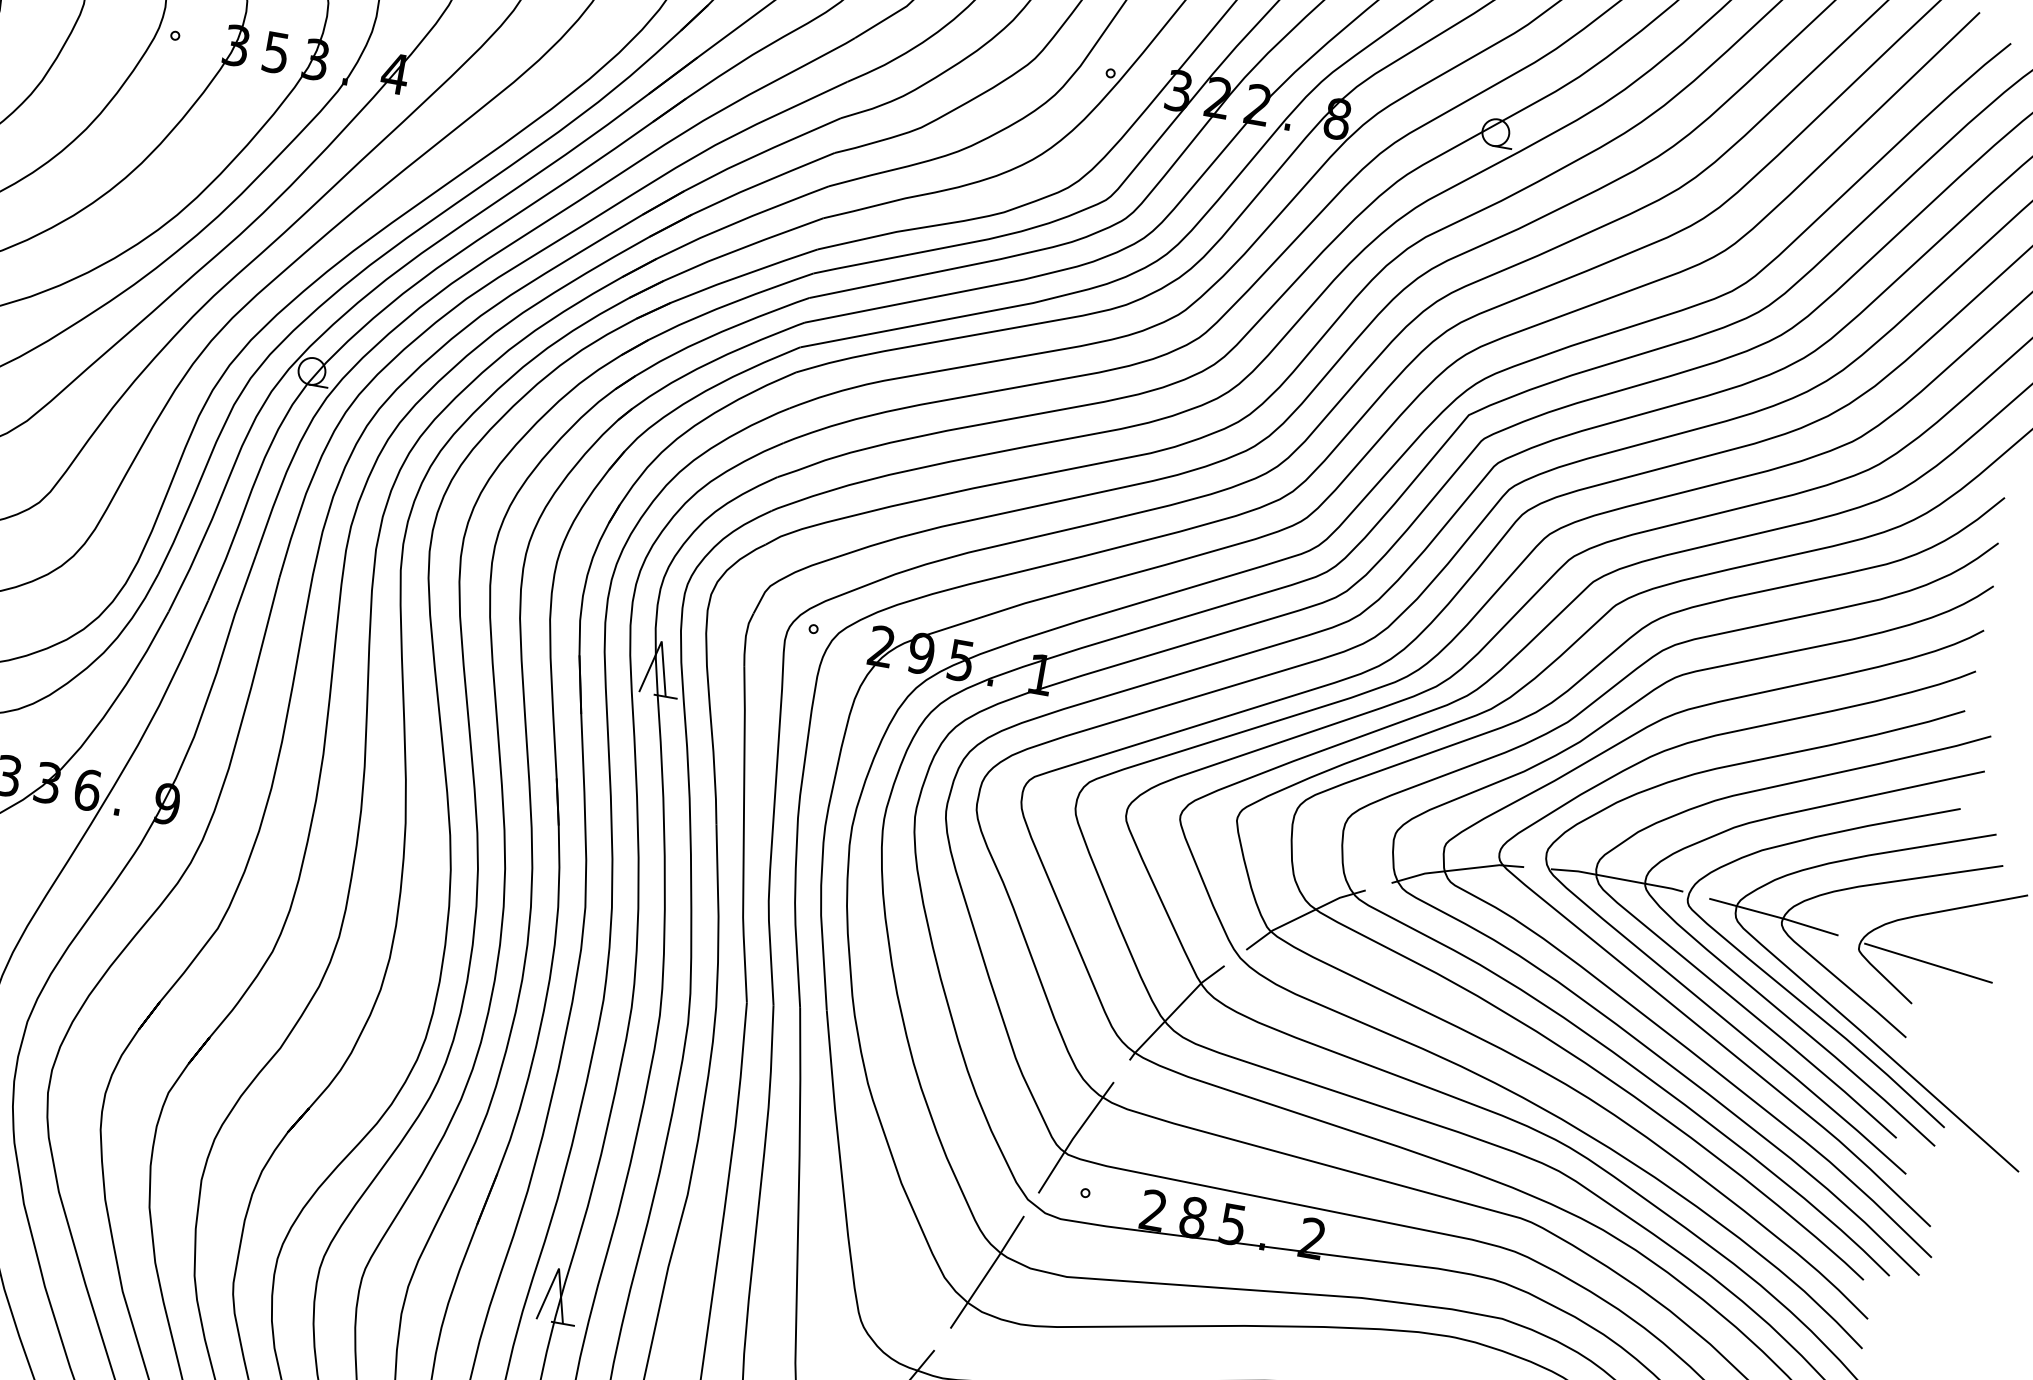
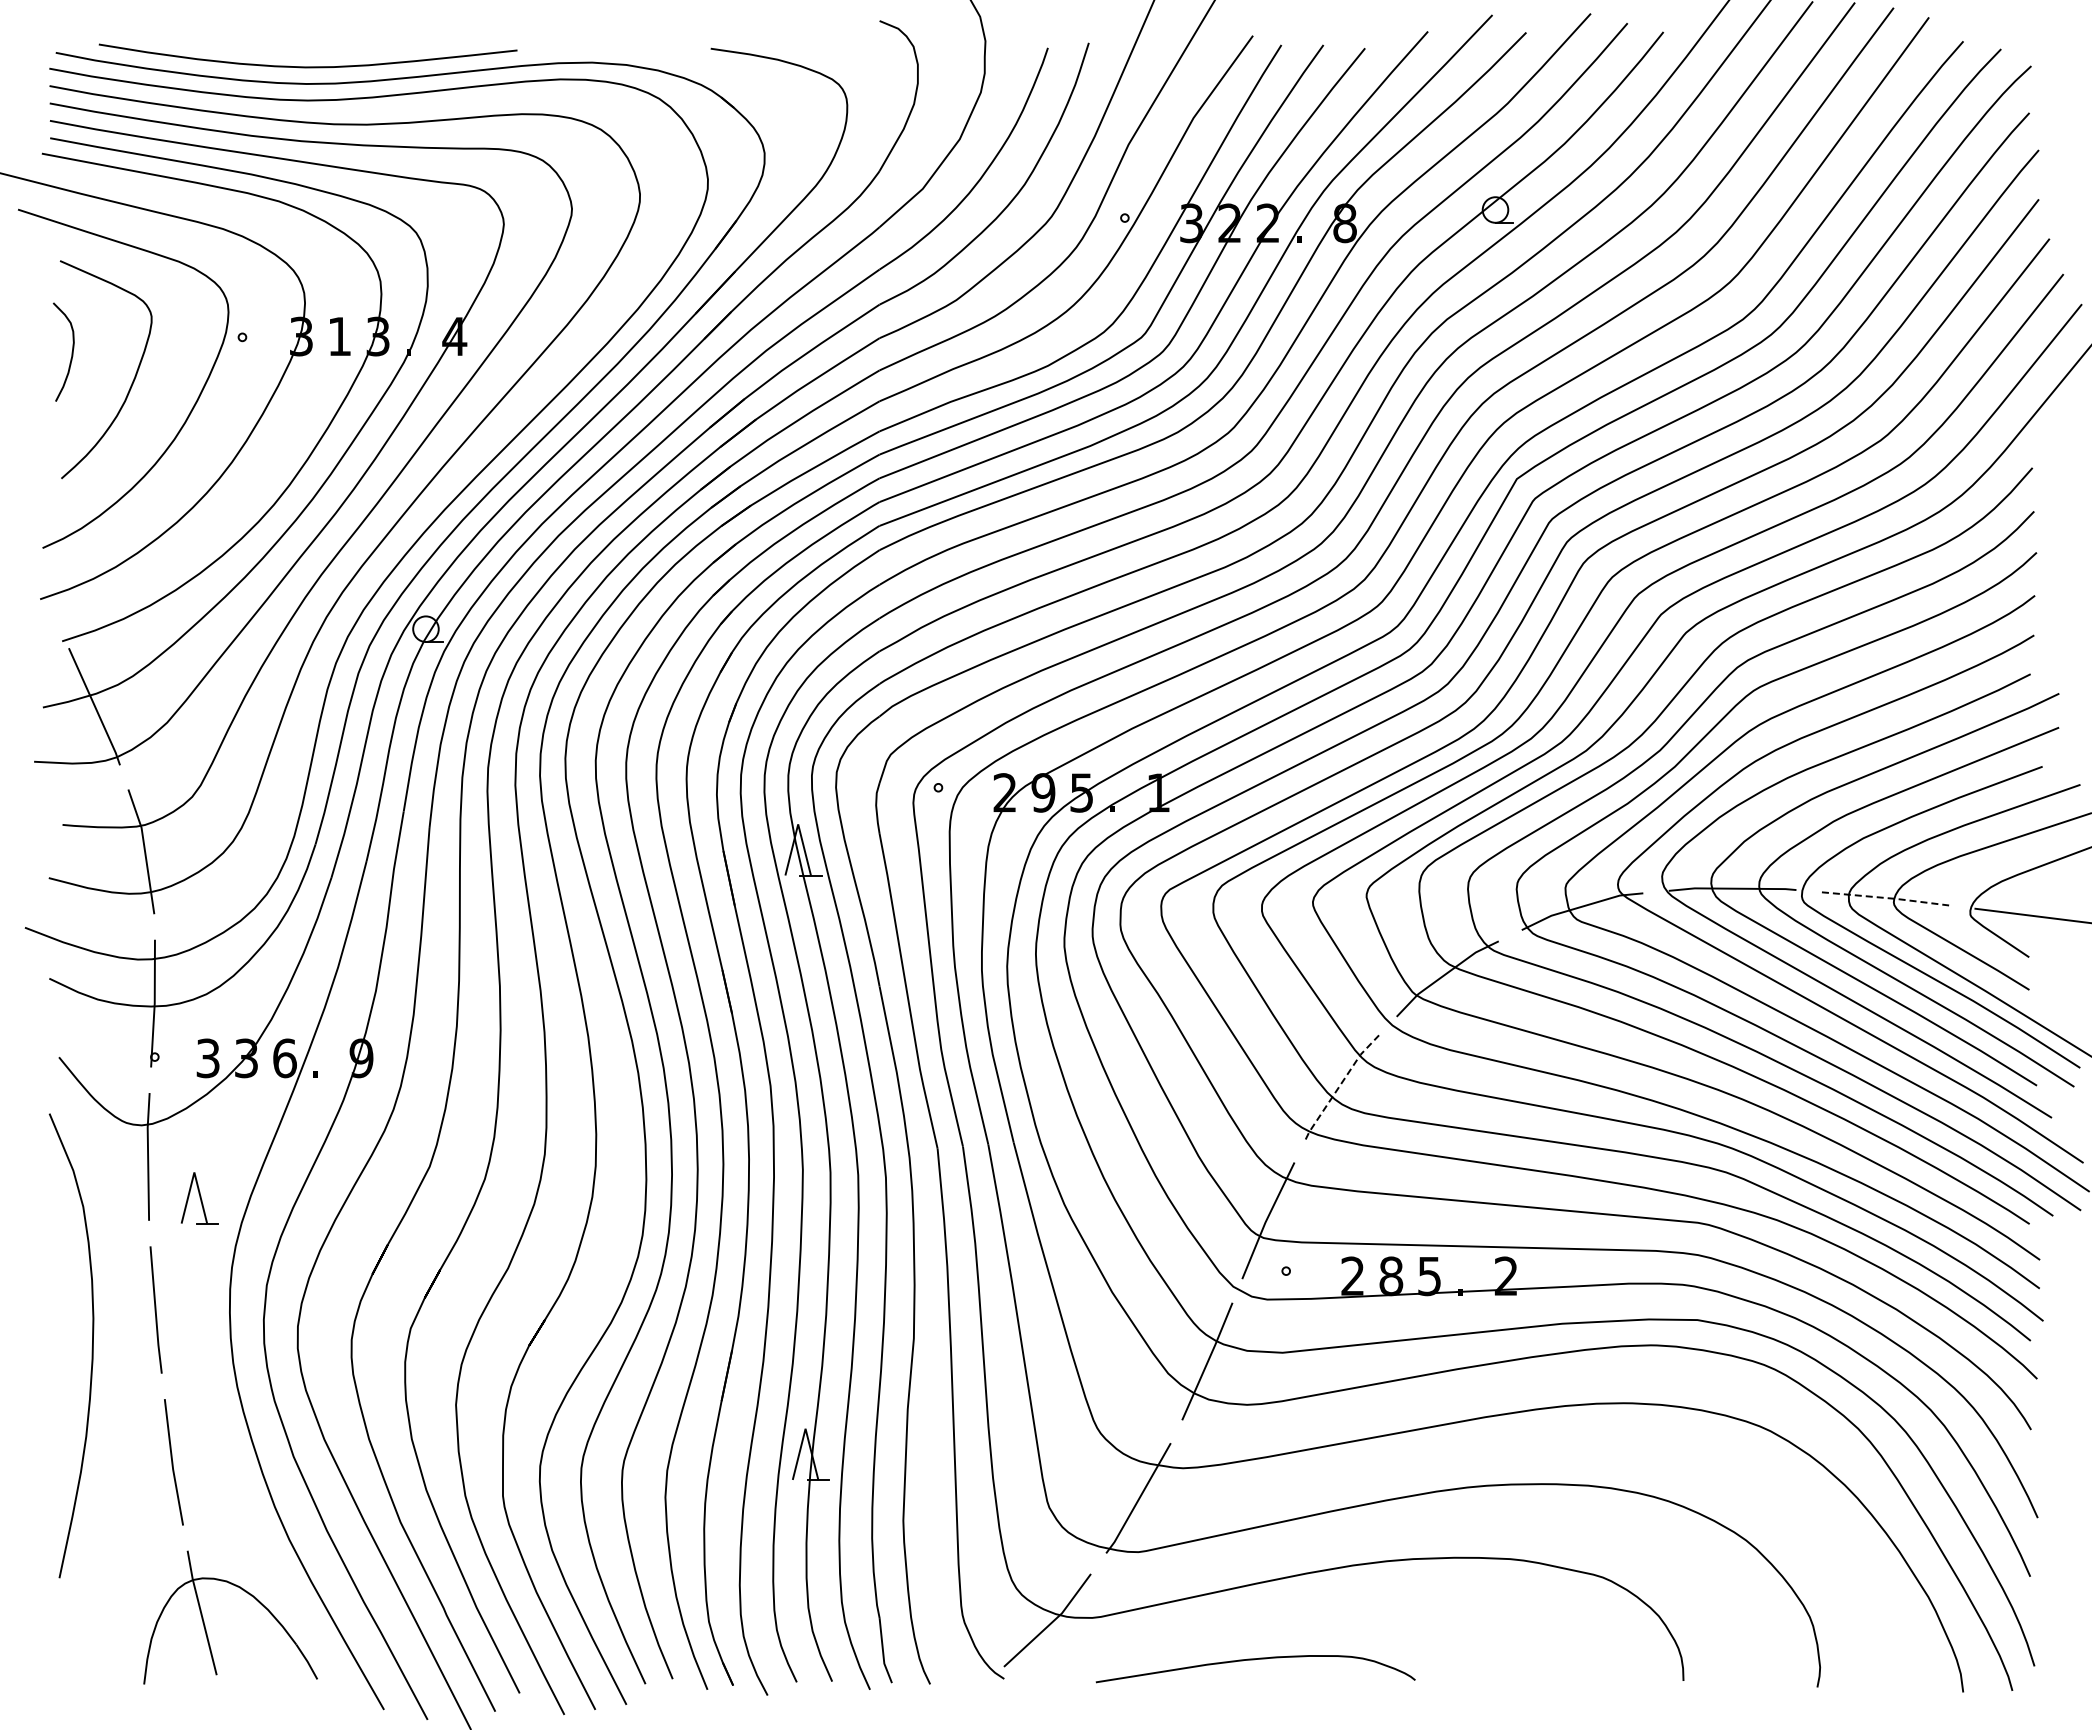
text: (275, 52) -> (339, 336), 5 -> 1
line: (1774, 916) -> (1886, 898), solid -> dashed
line: (1175, 1010) -> (1340, 1085), solid -> dashed

